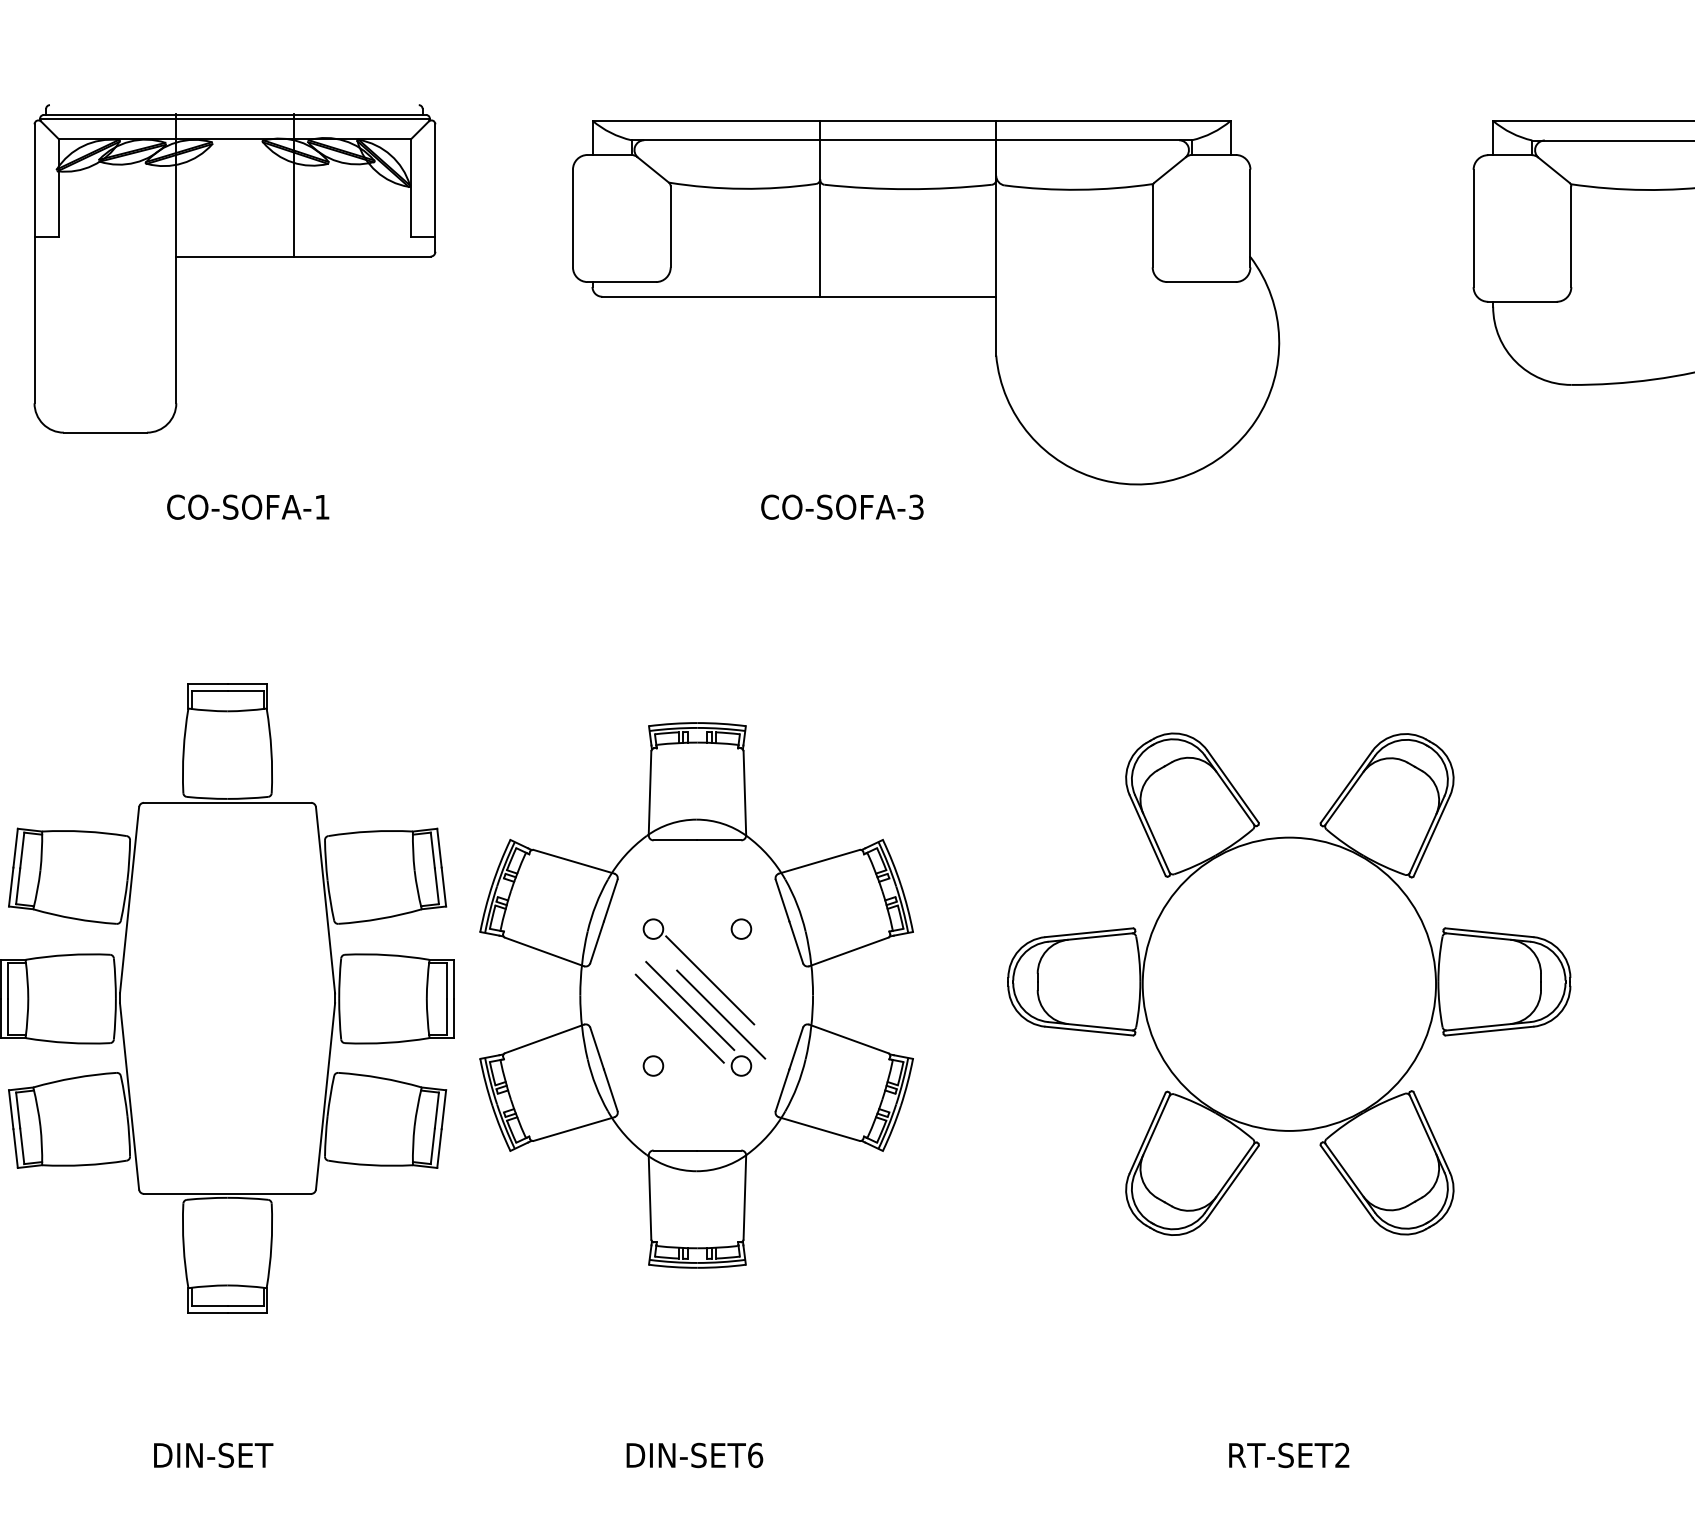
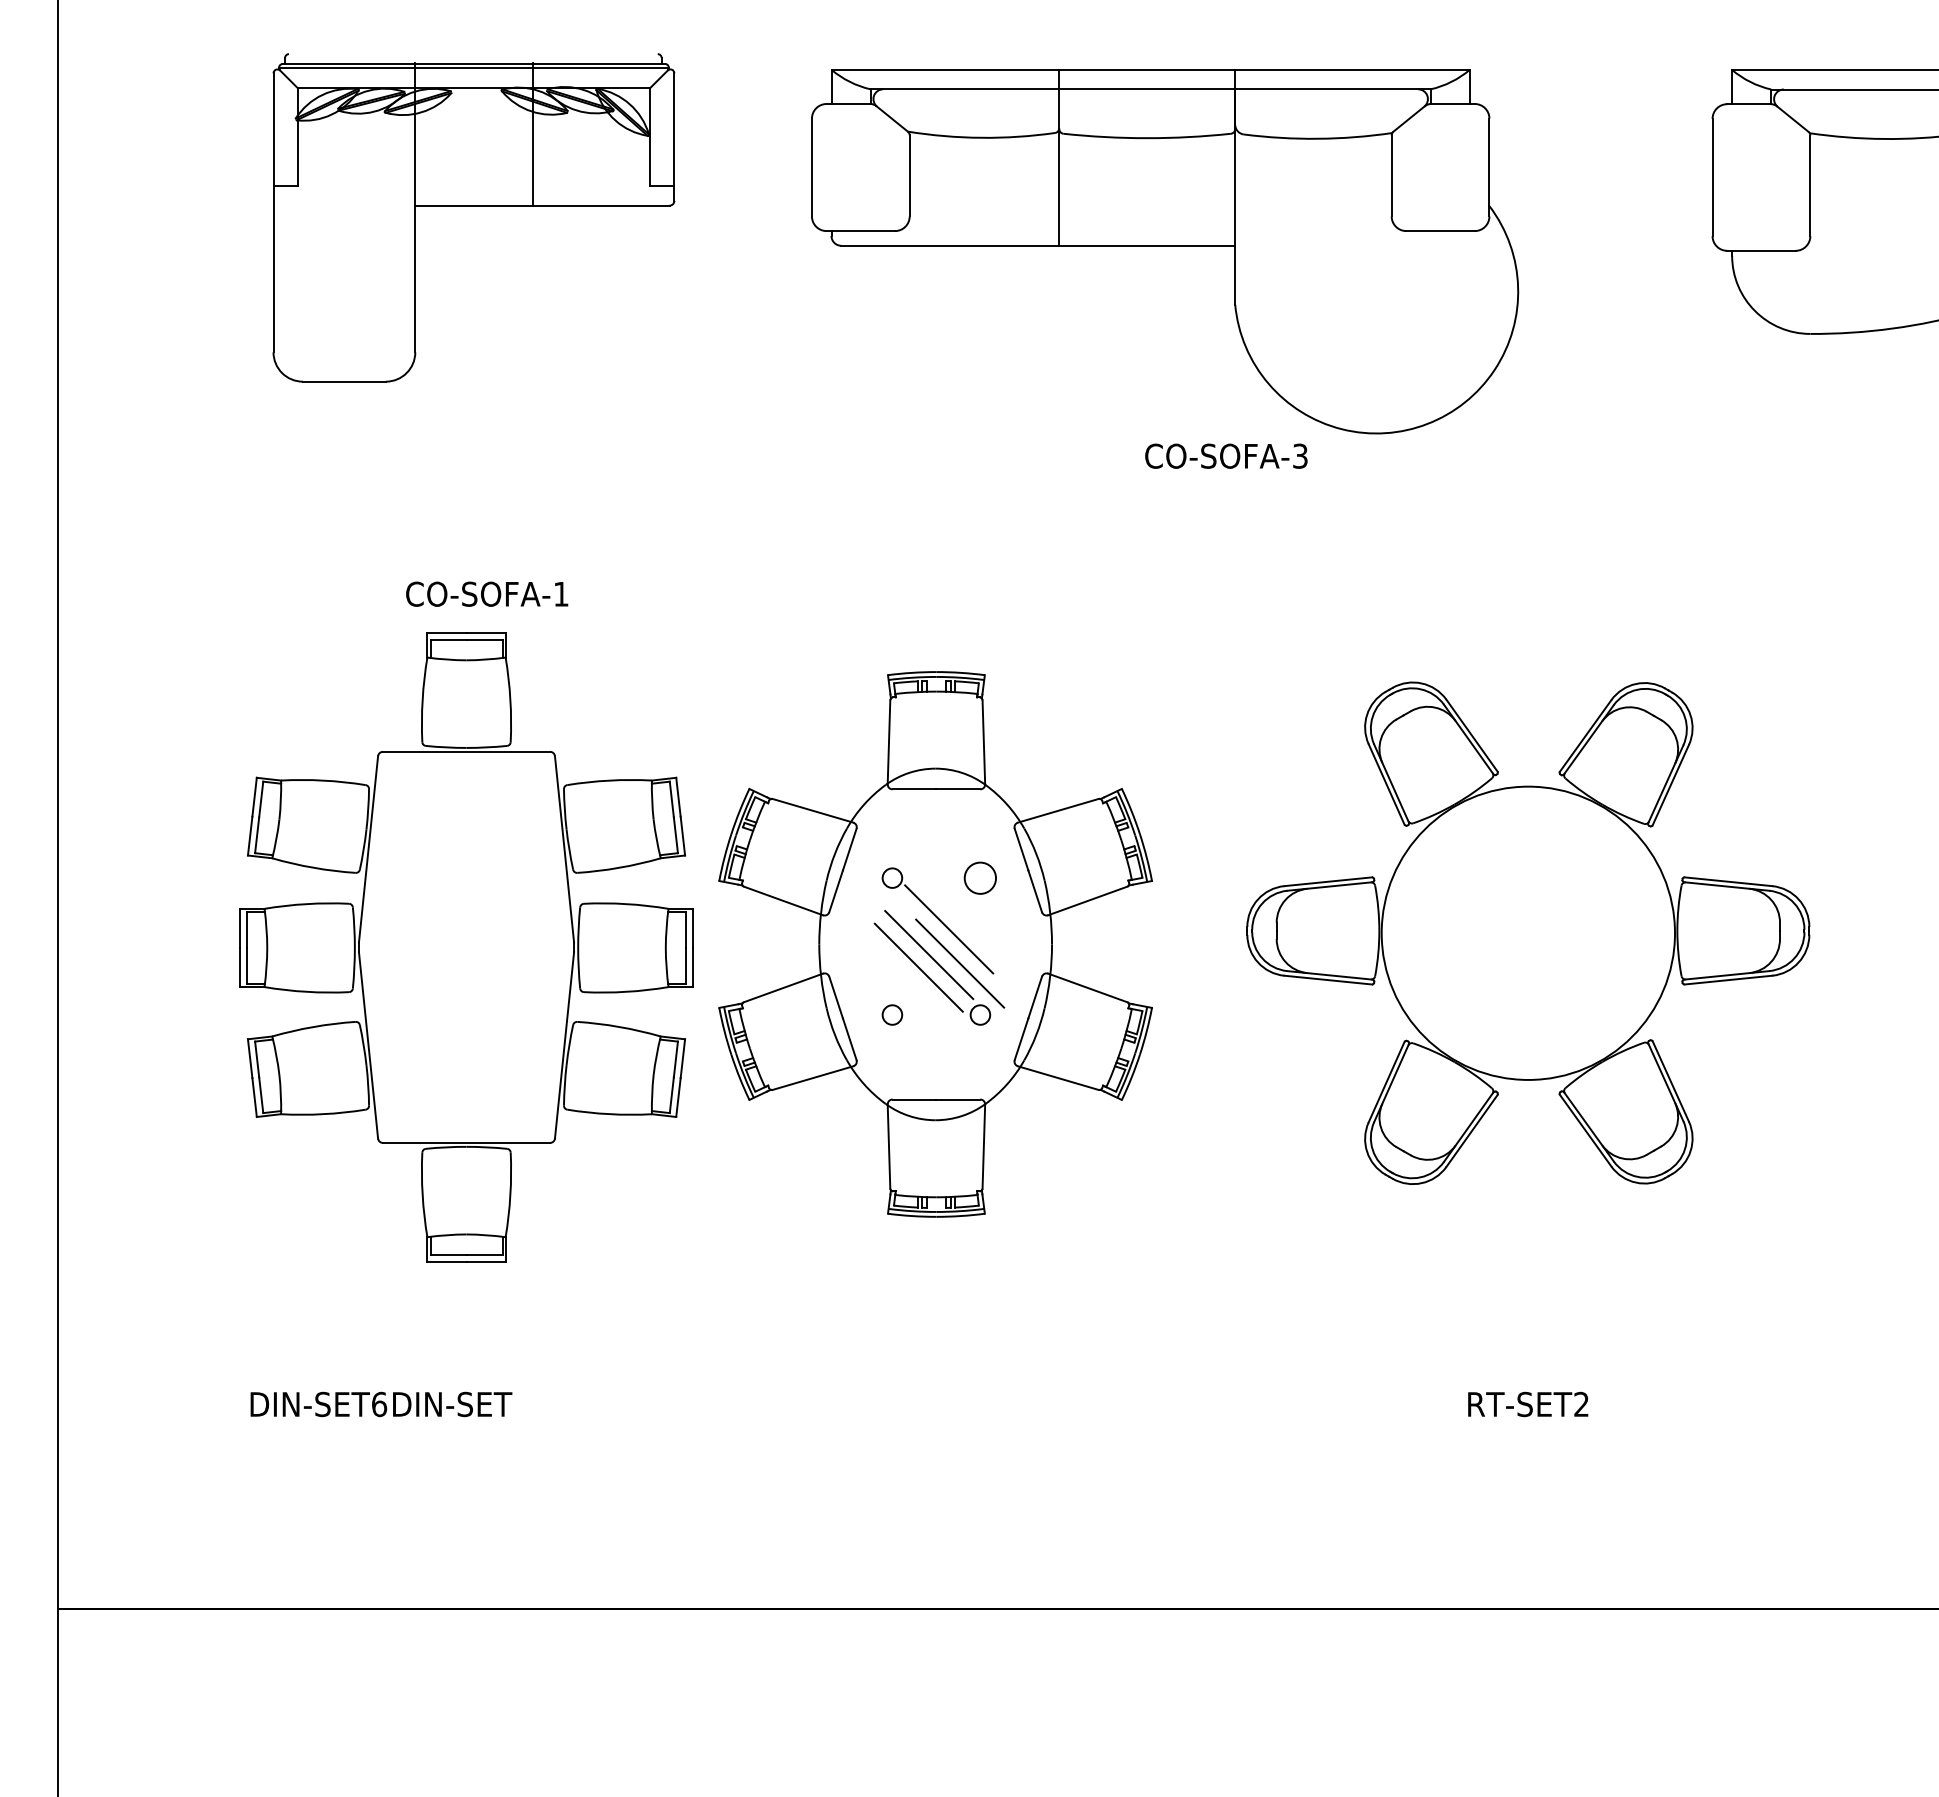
text: (248, 506) -> (487, 593), moved
text: (842, 506) -> (1226, 455), moved
circle: (741, 928) -> (980, 877), size x1.6
text: (694, 1455) -> (318, 1404), moved

